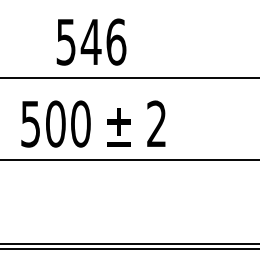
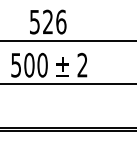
text: (90, 40) -> (47, 21), 546 -> 526

